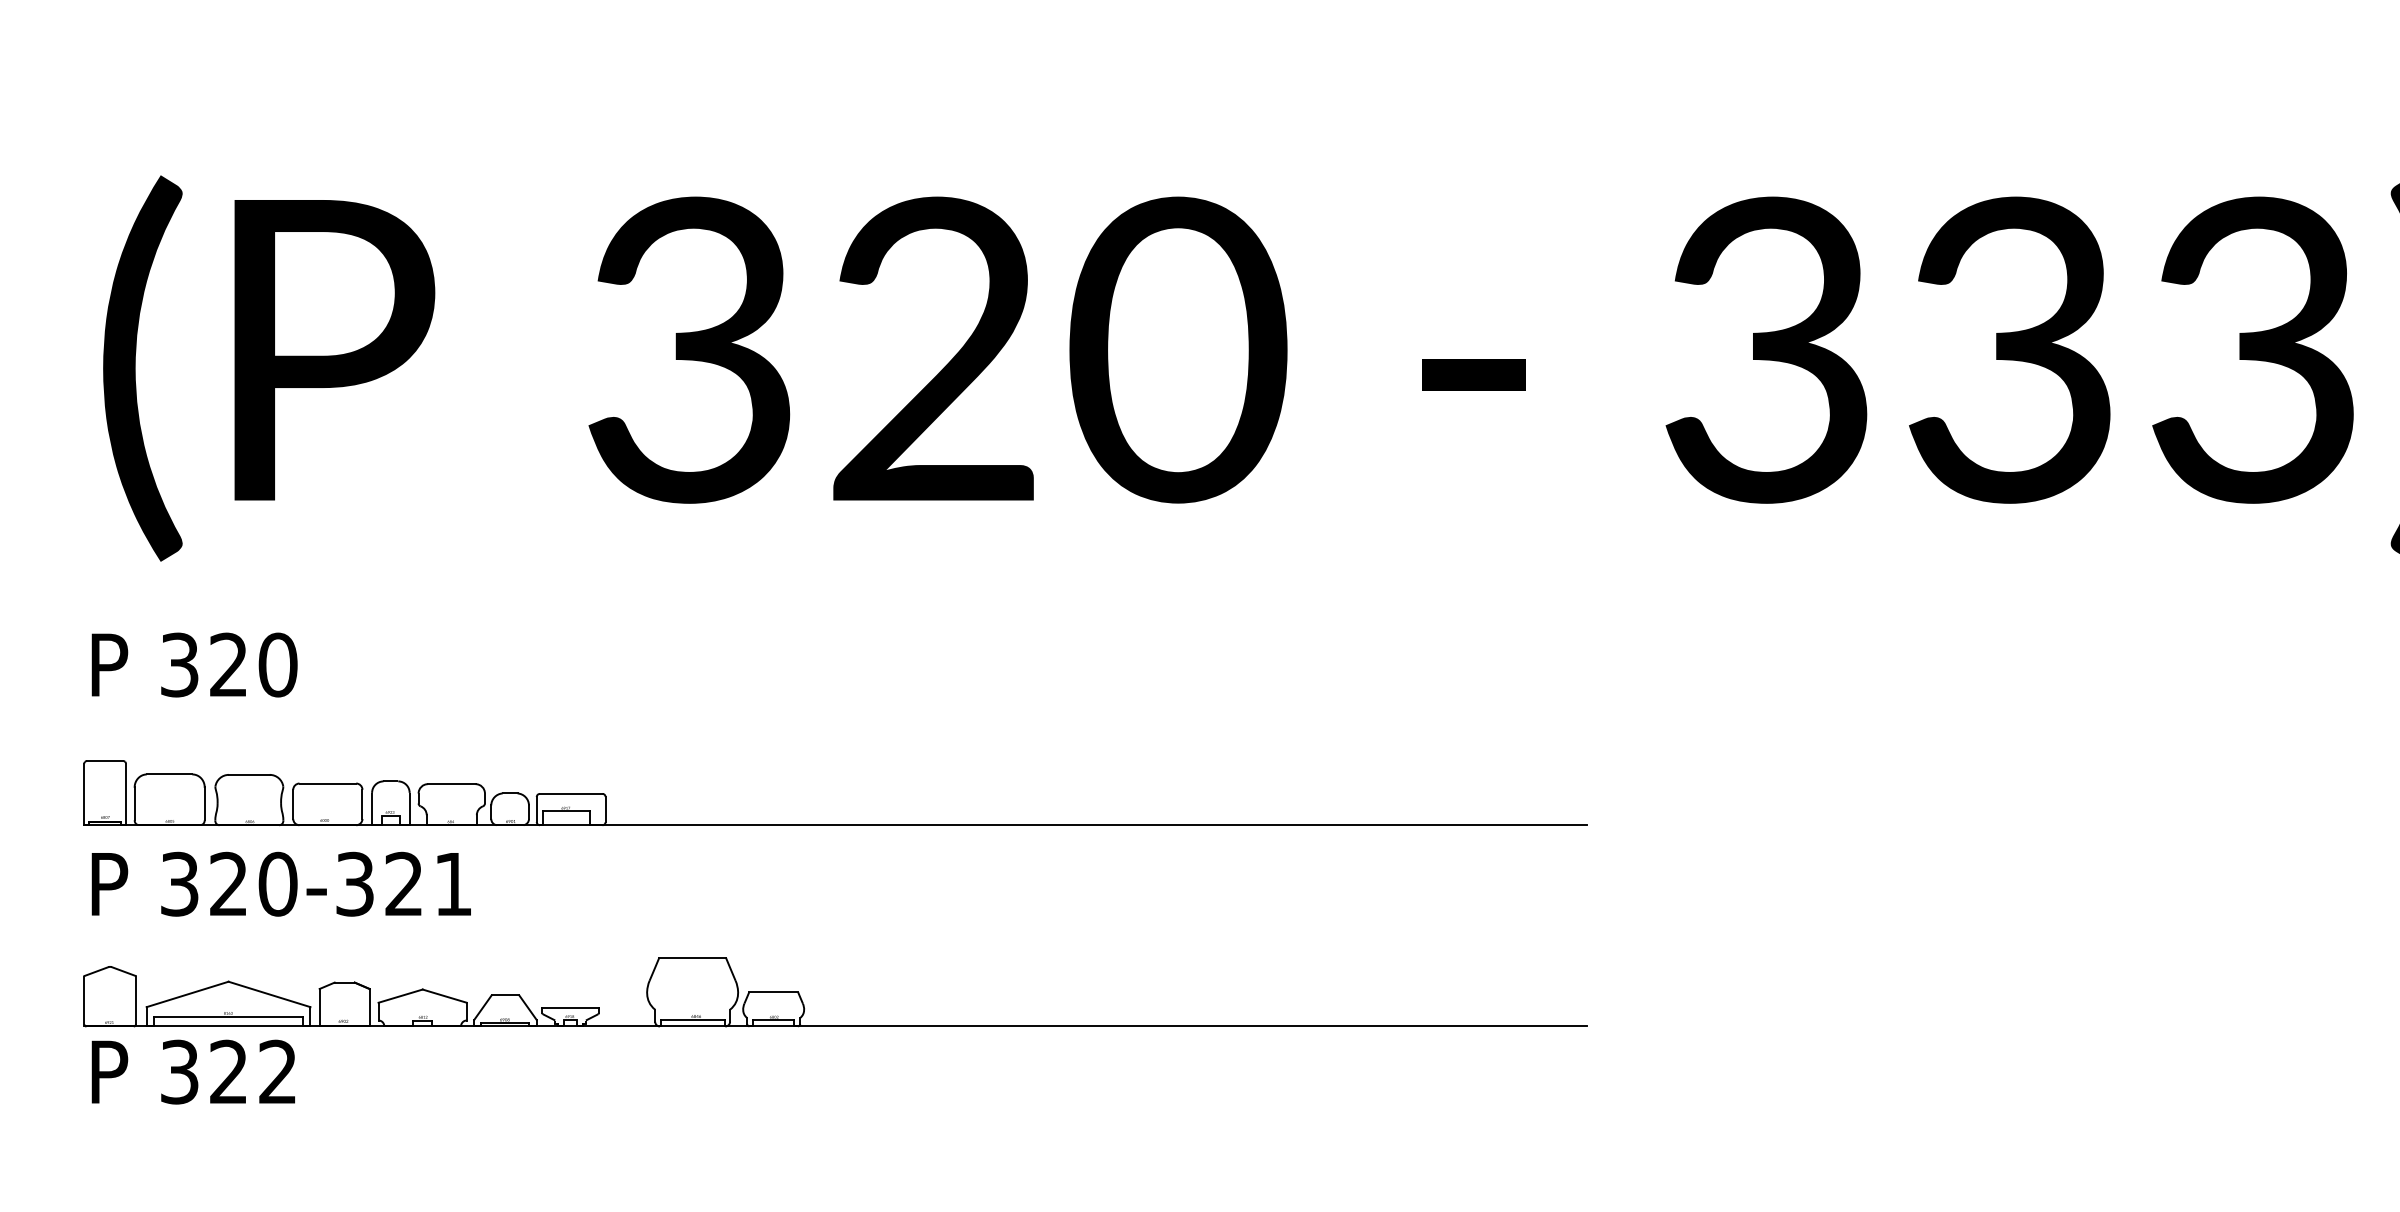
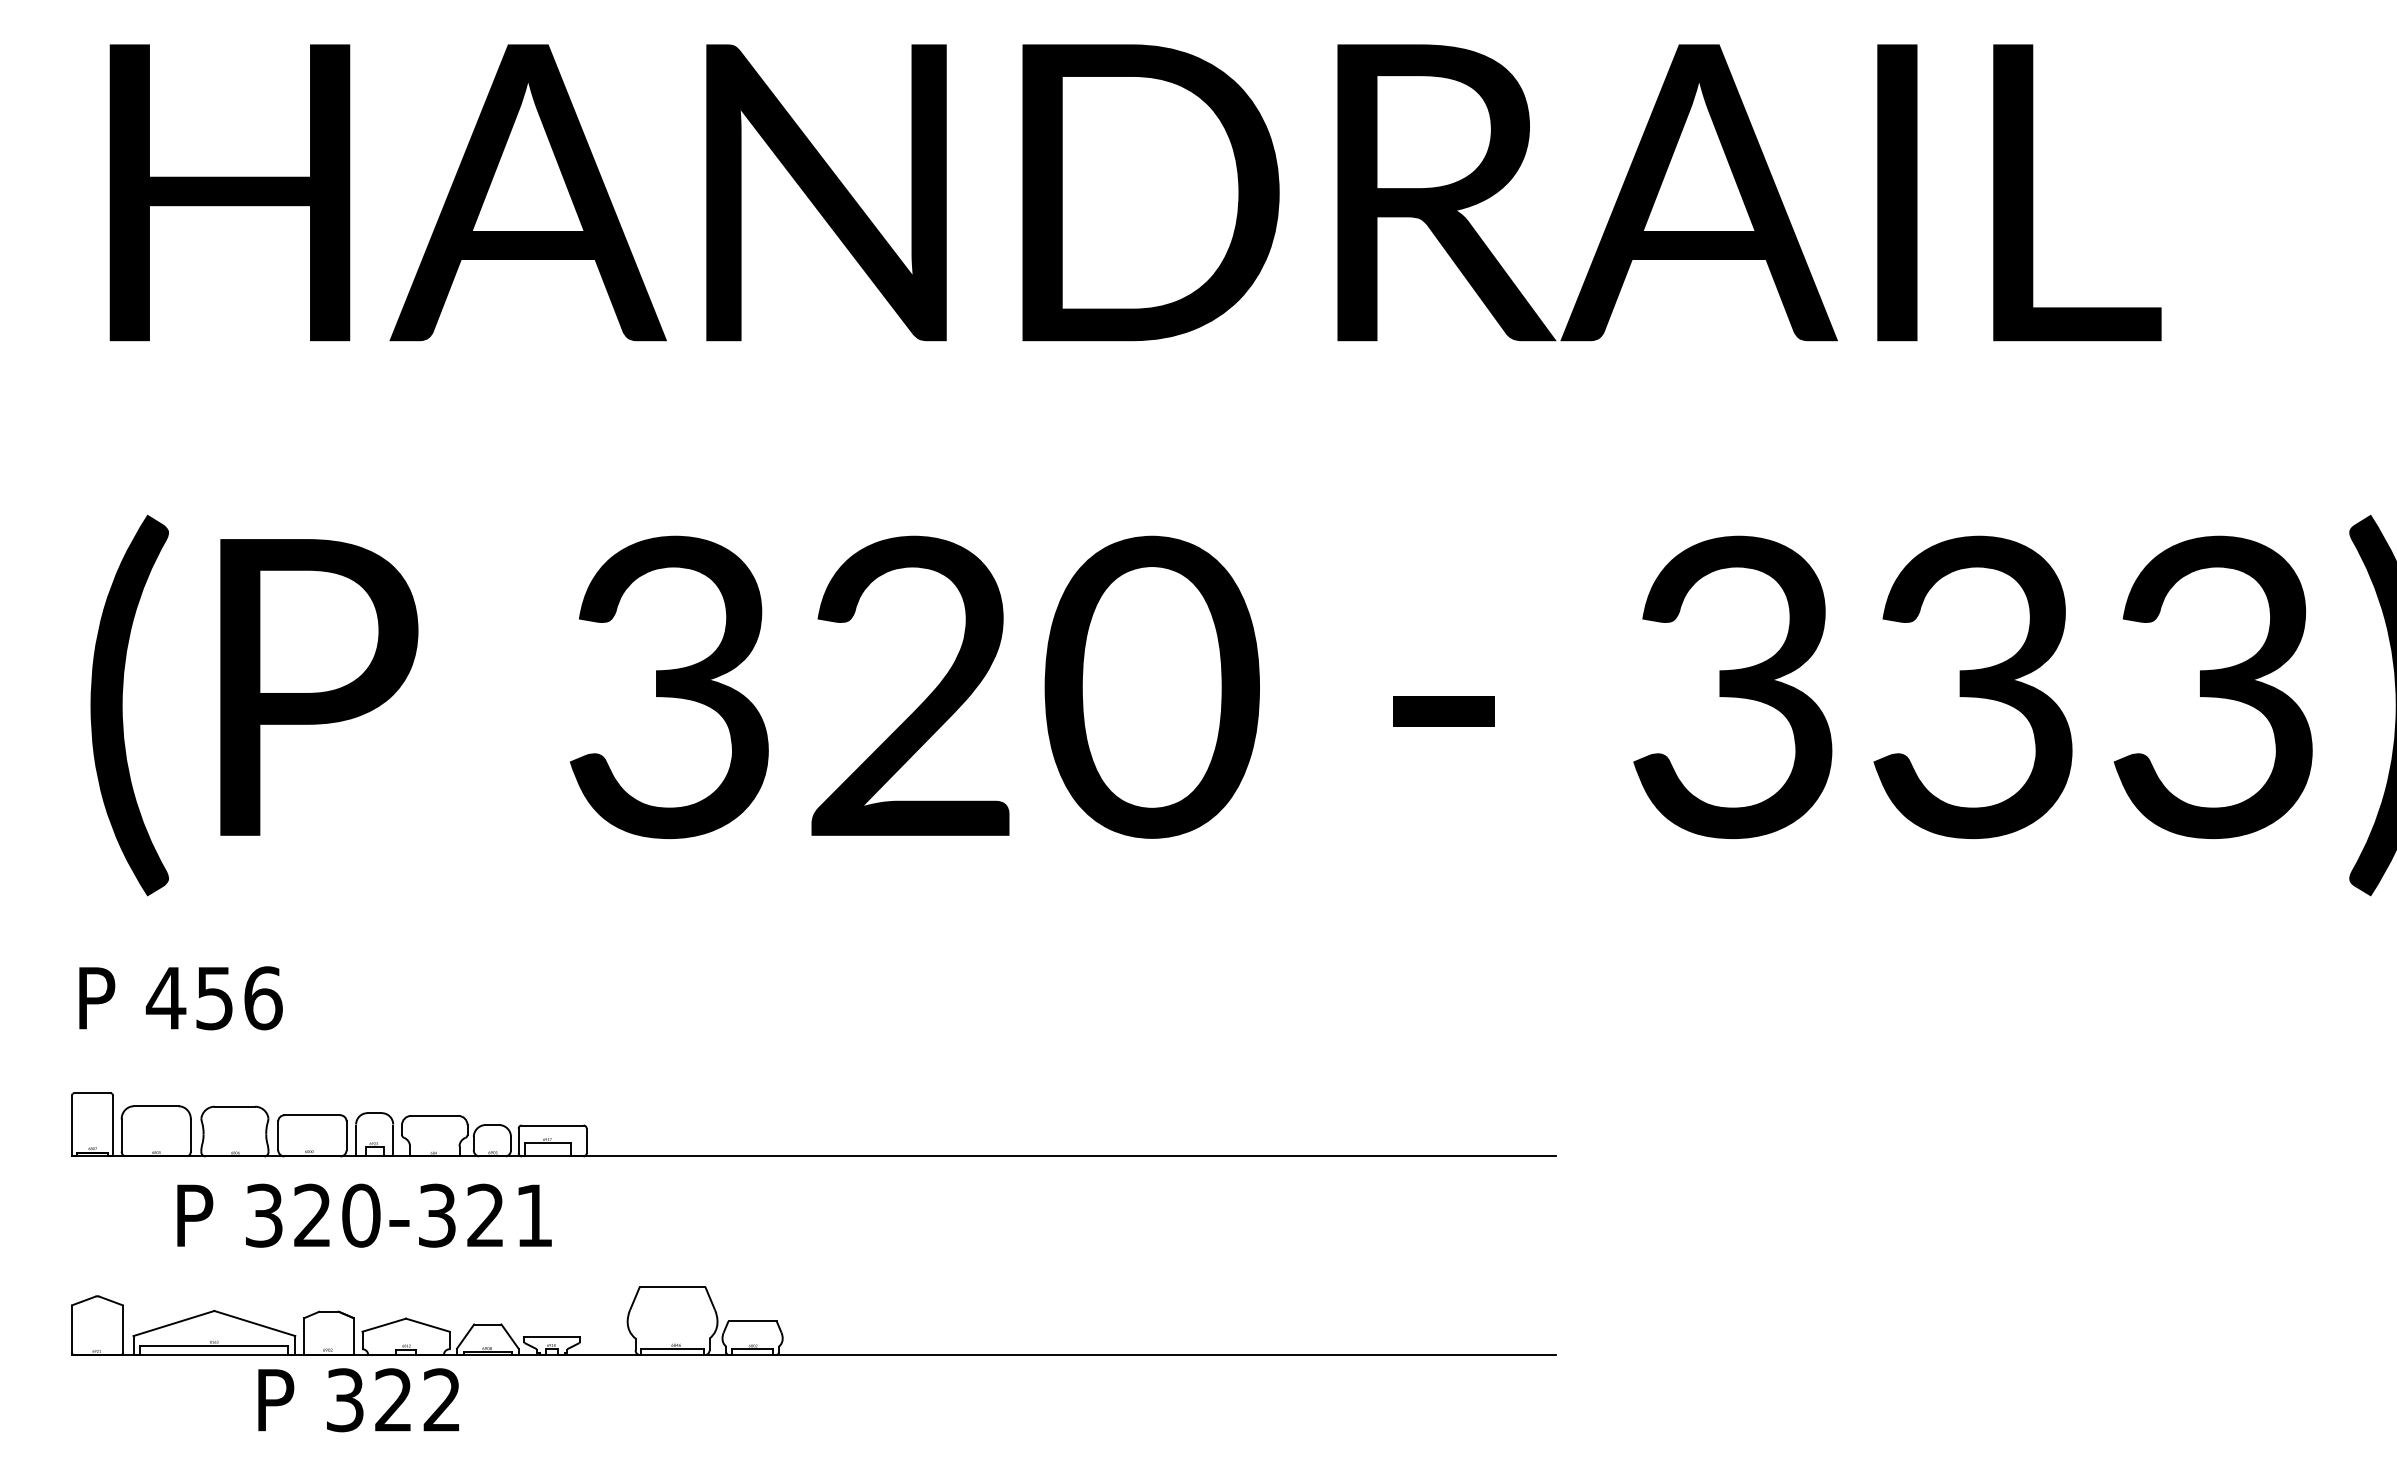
text: (227, 665) -> (213, 998), 320 -> 456
text: (281, 884) -> (364, 1215), moved
text: (193, 1072) -> (358, 1400), moved

